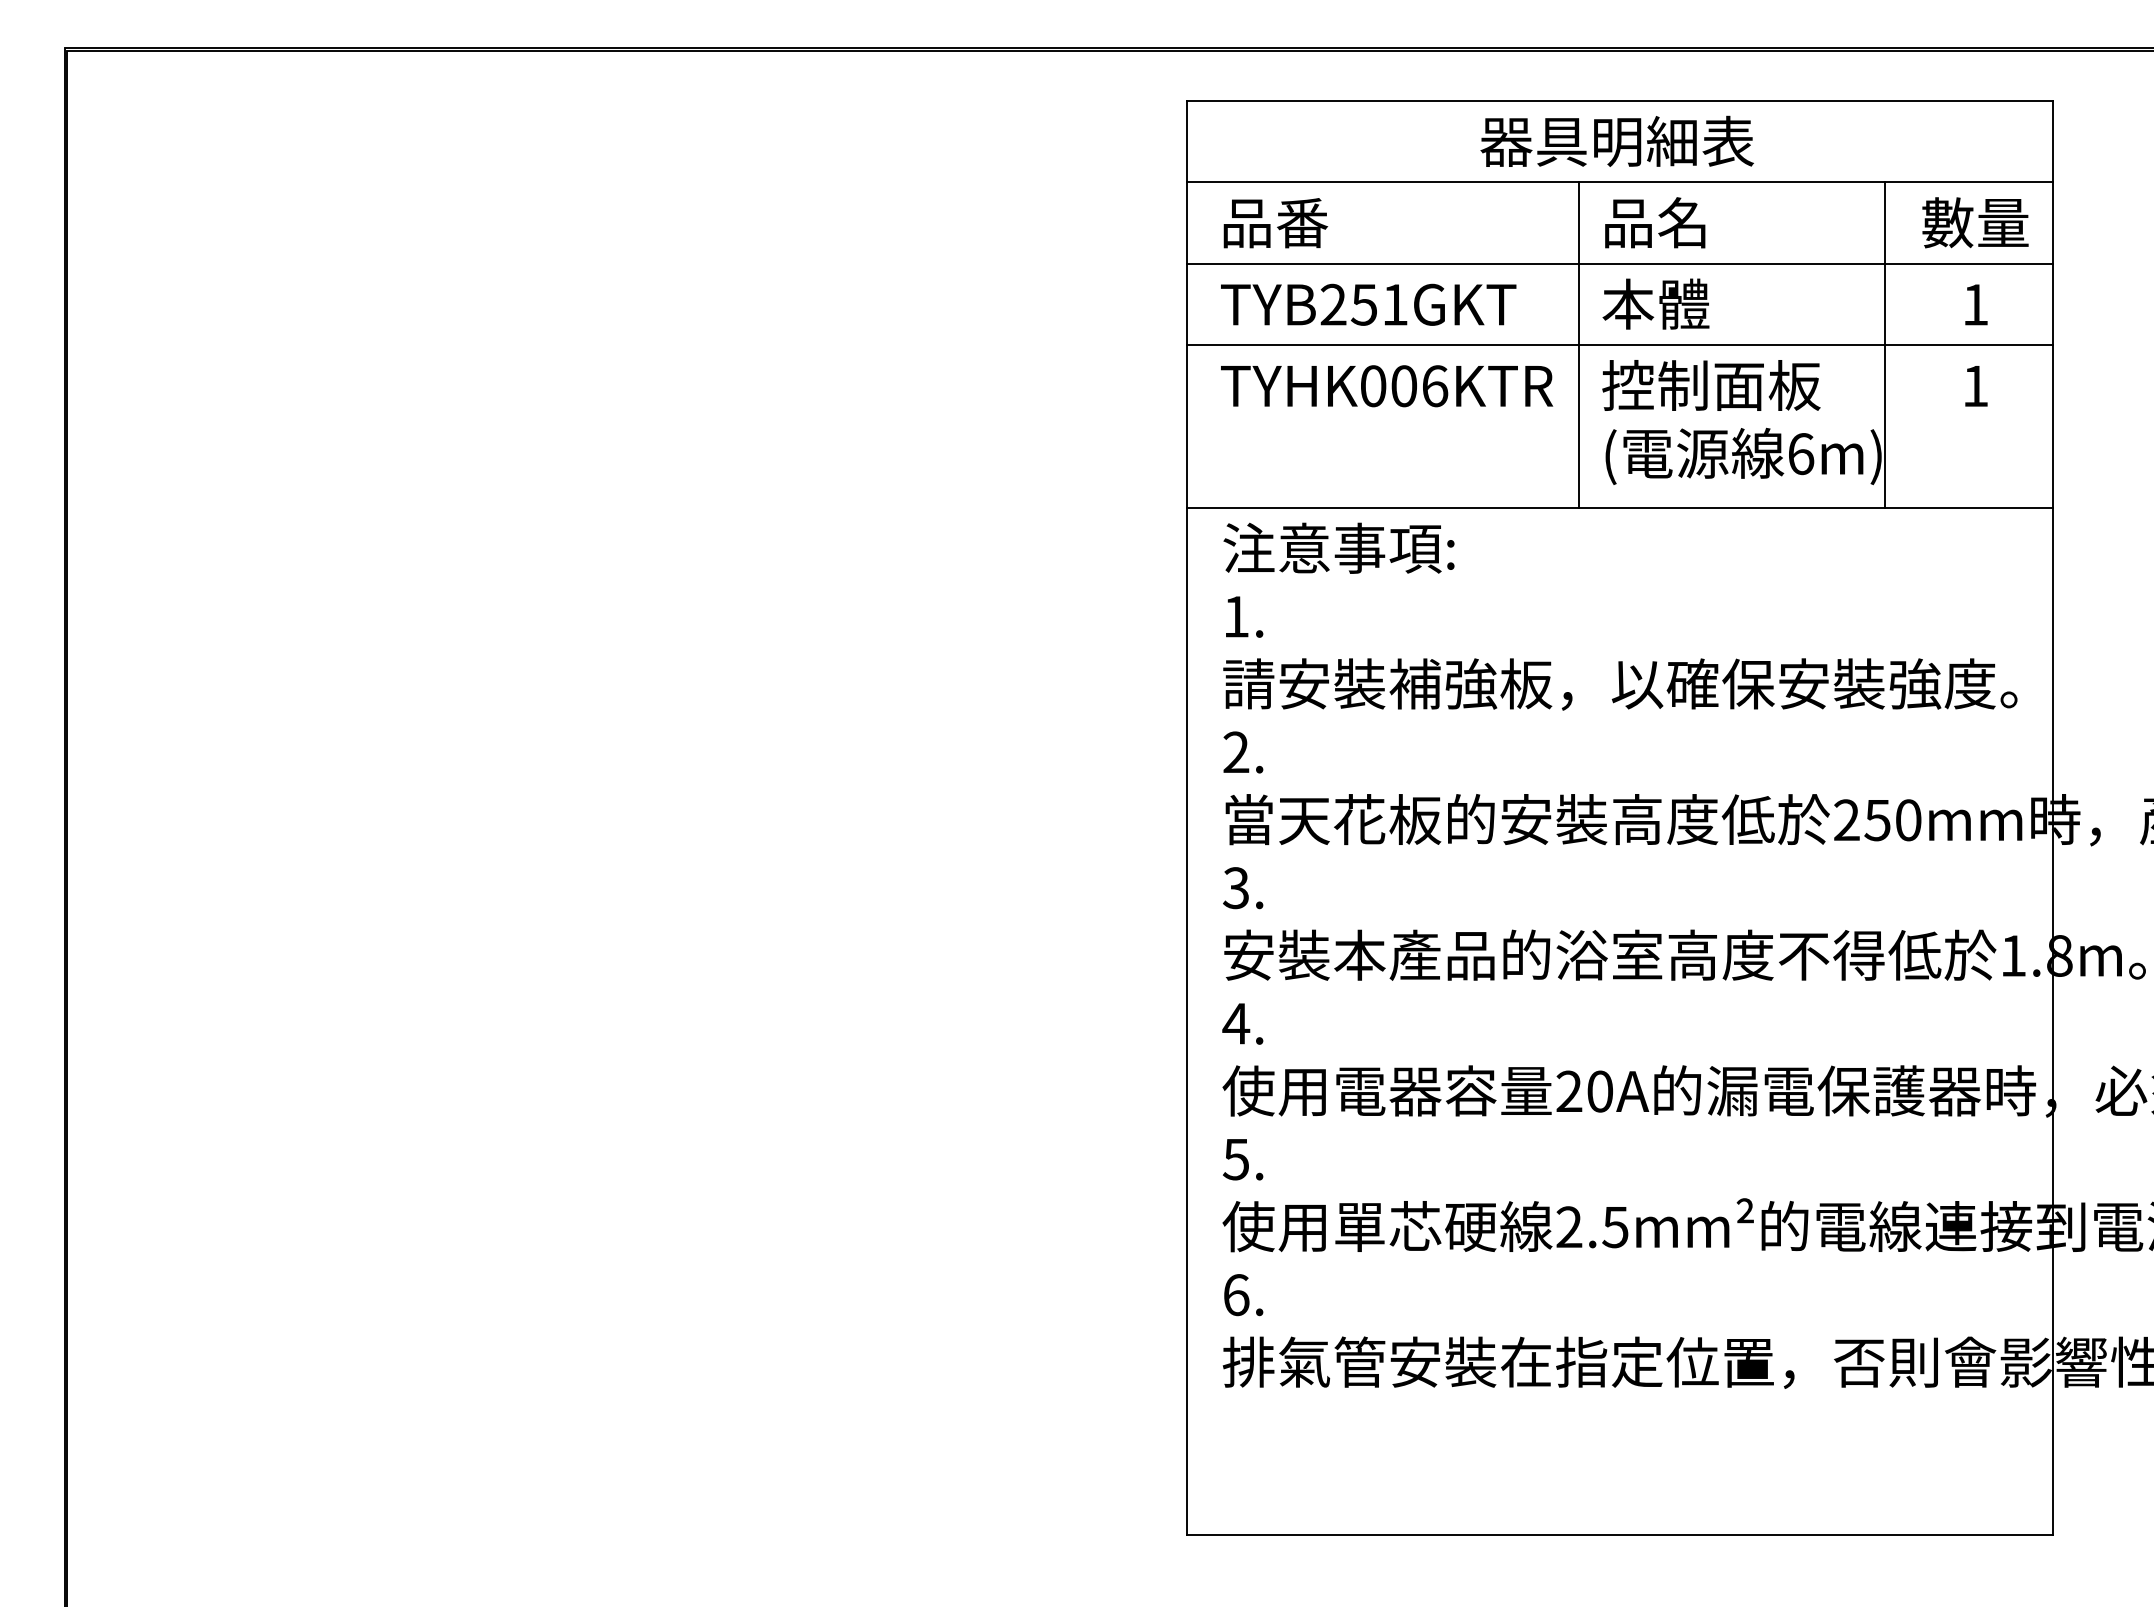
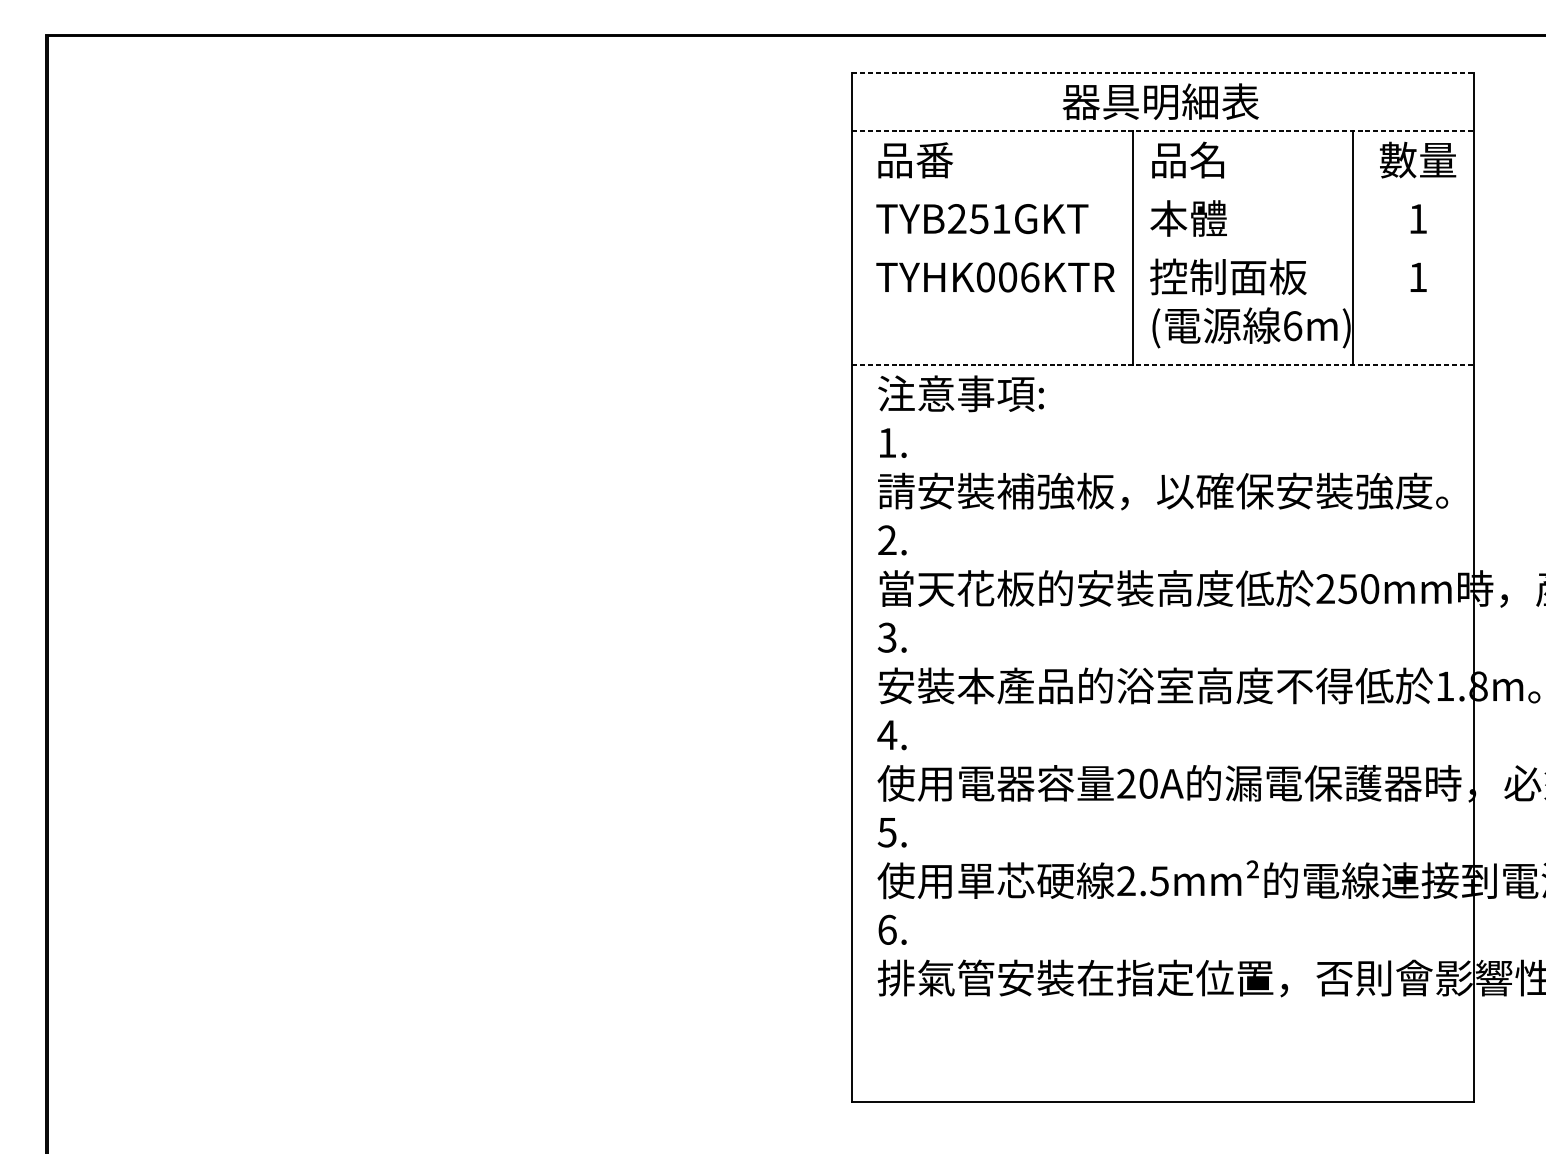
line: (1619, 100) -> (1162, 72), solid -> dashed
line: (1619, 182) -> (1162, 131), solid -> dashed
line: (1619, 263) -> (1162, 189), removed
line: (1619, 344) -> (1162, 247), removed
line: (1619, 507) -> (1162, 364), solid -> dashed

